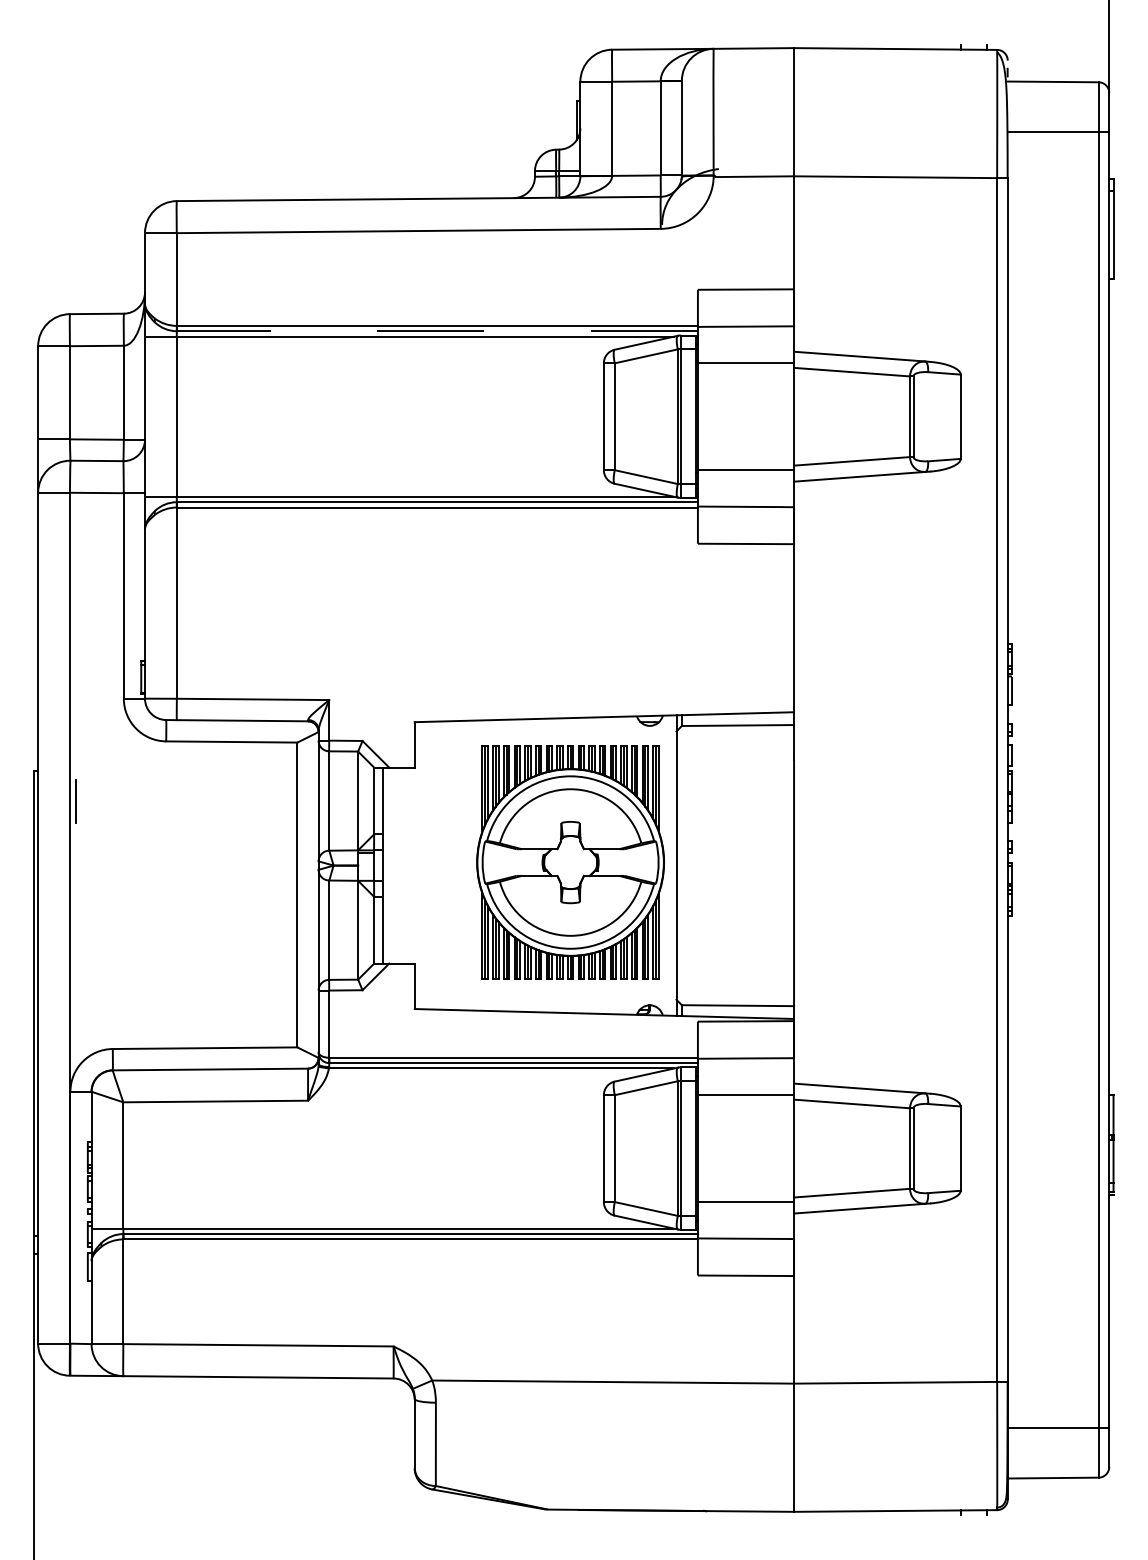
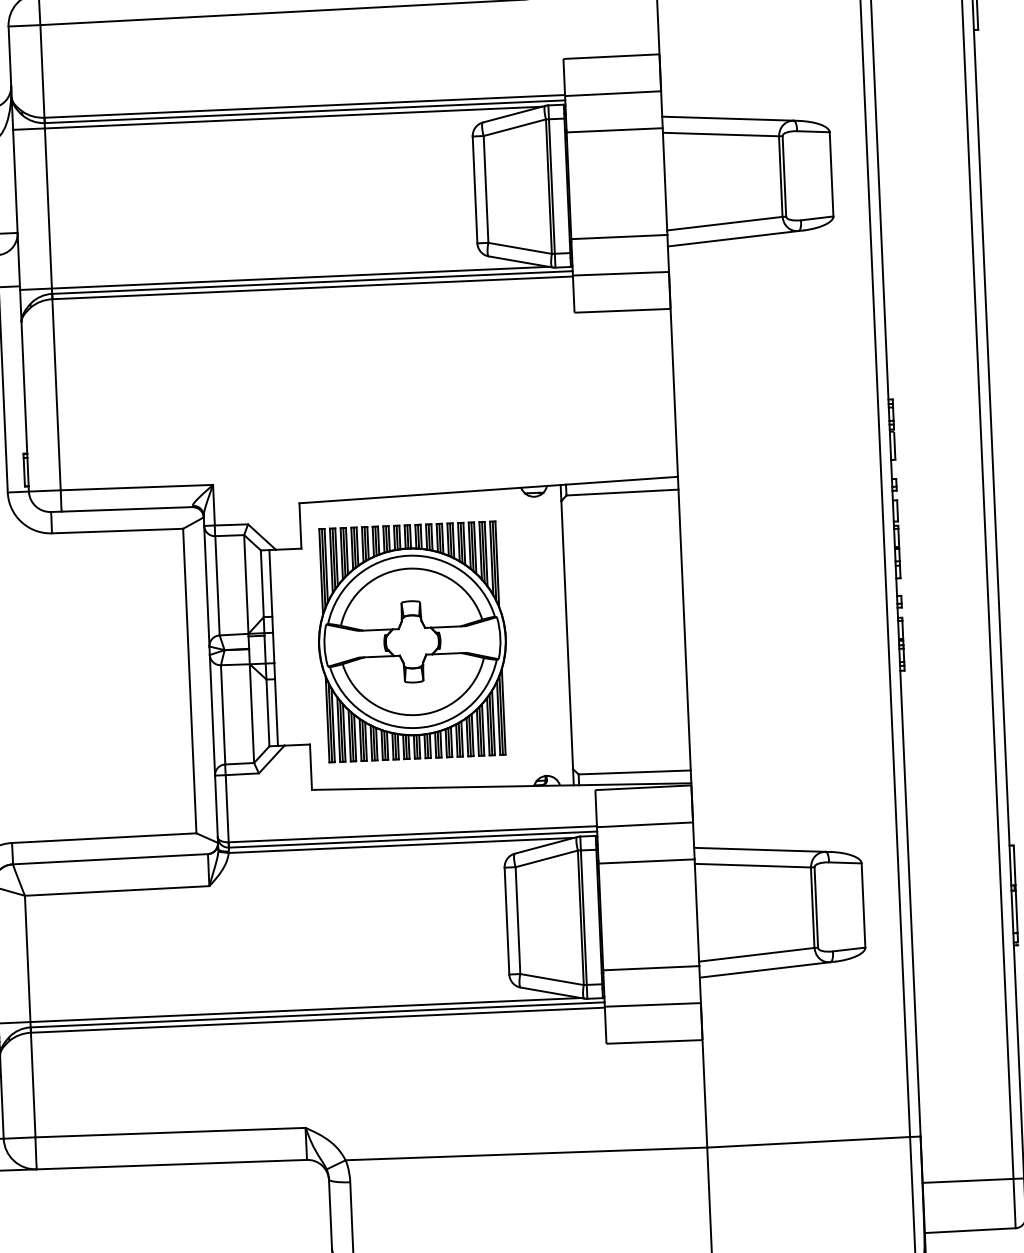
line: (436, 331) -> (304, 112), dashed -> solid
part: (570, 862) -> (412, 641), moved

